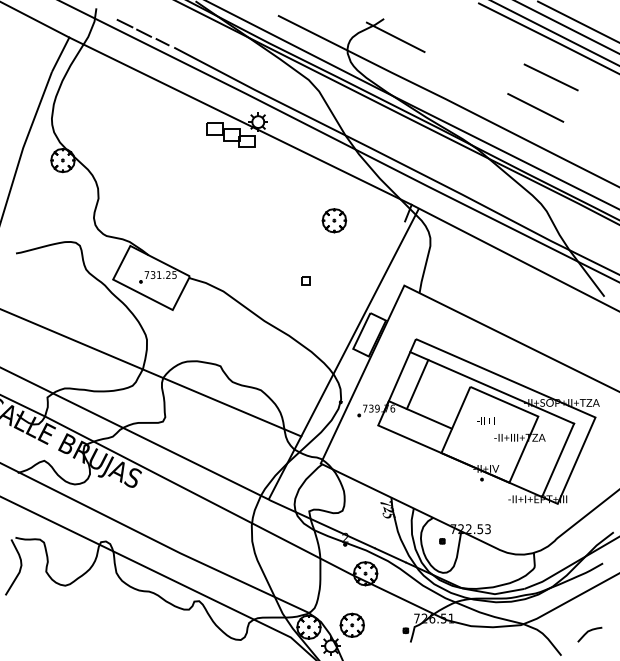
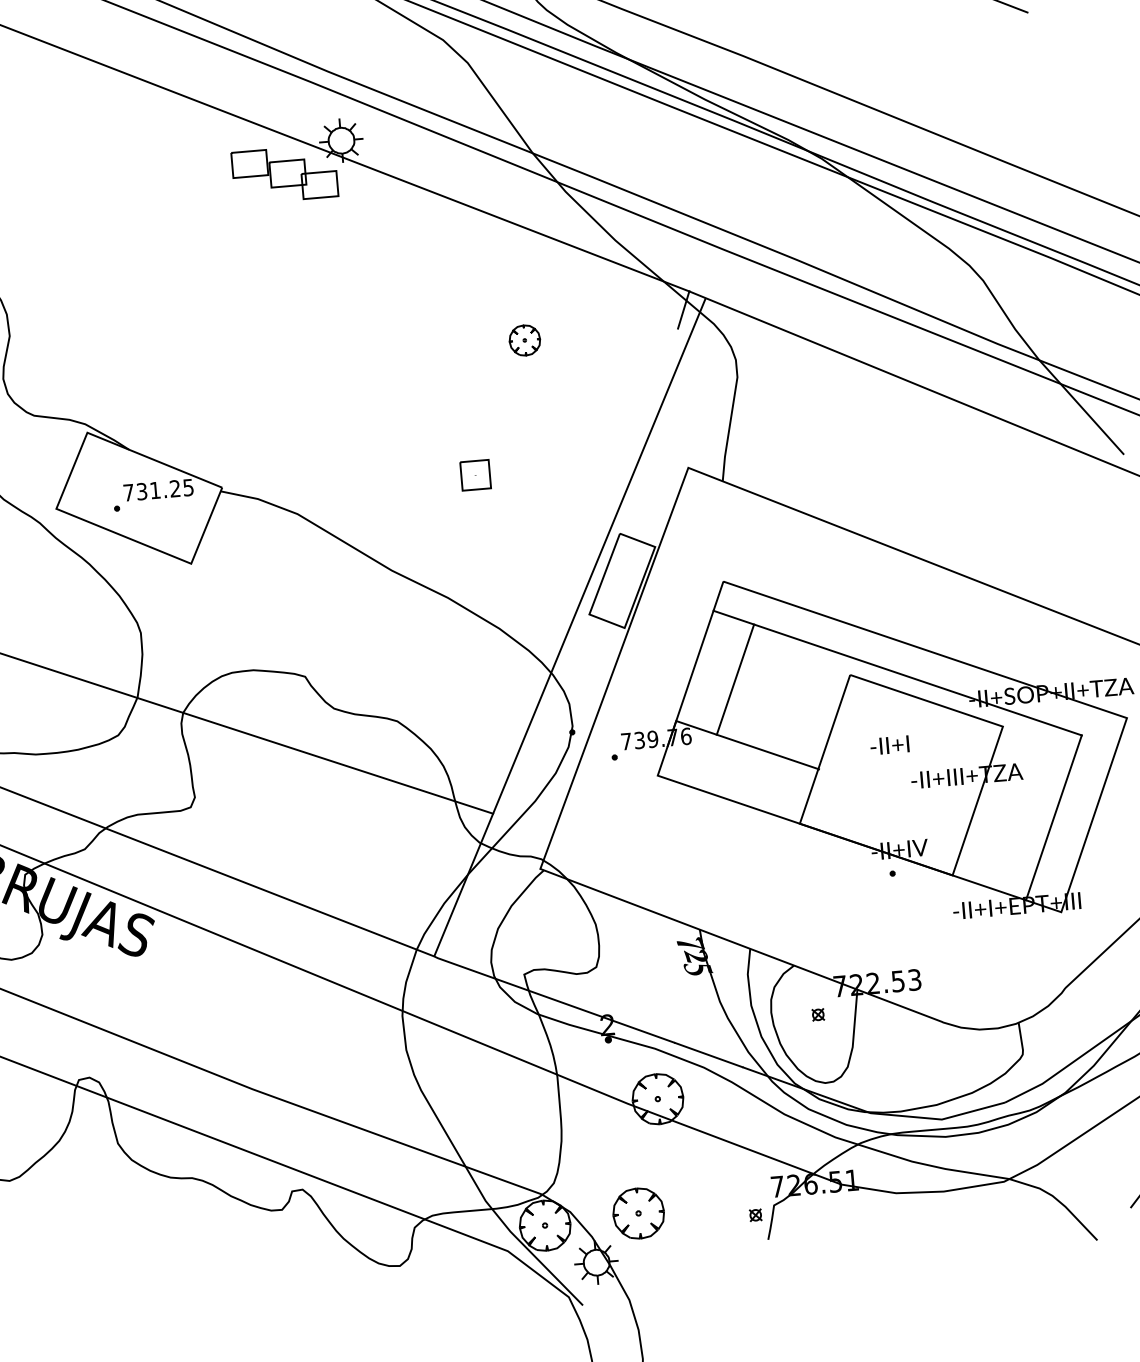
line: (535, 107) -> (939, 57), removed
part: (334, 220) -> (524, 339), size x0.6
part: (305, 280) -> (473, 475), size x1.6

